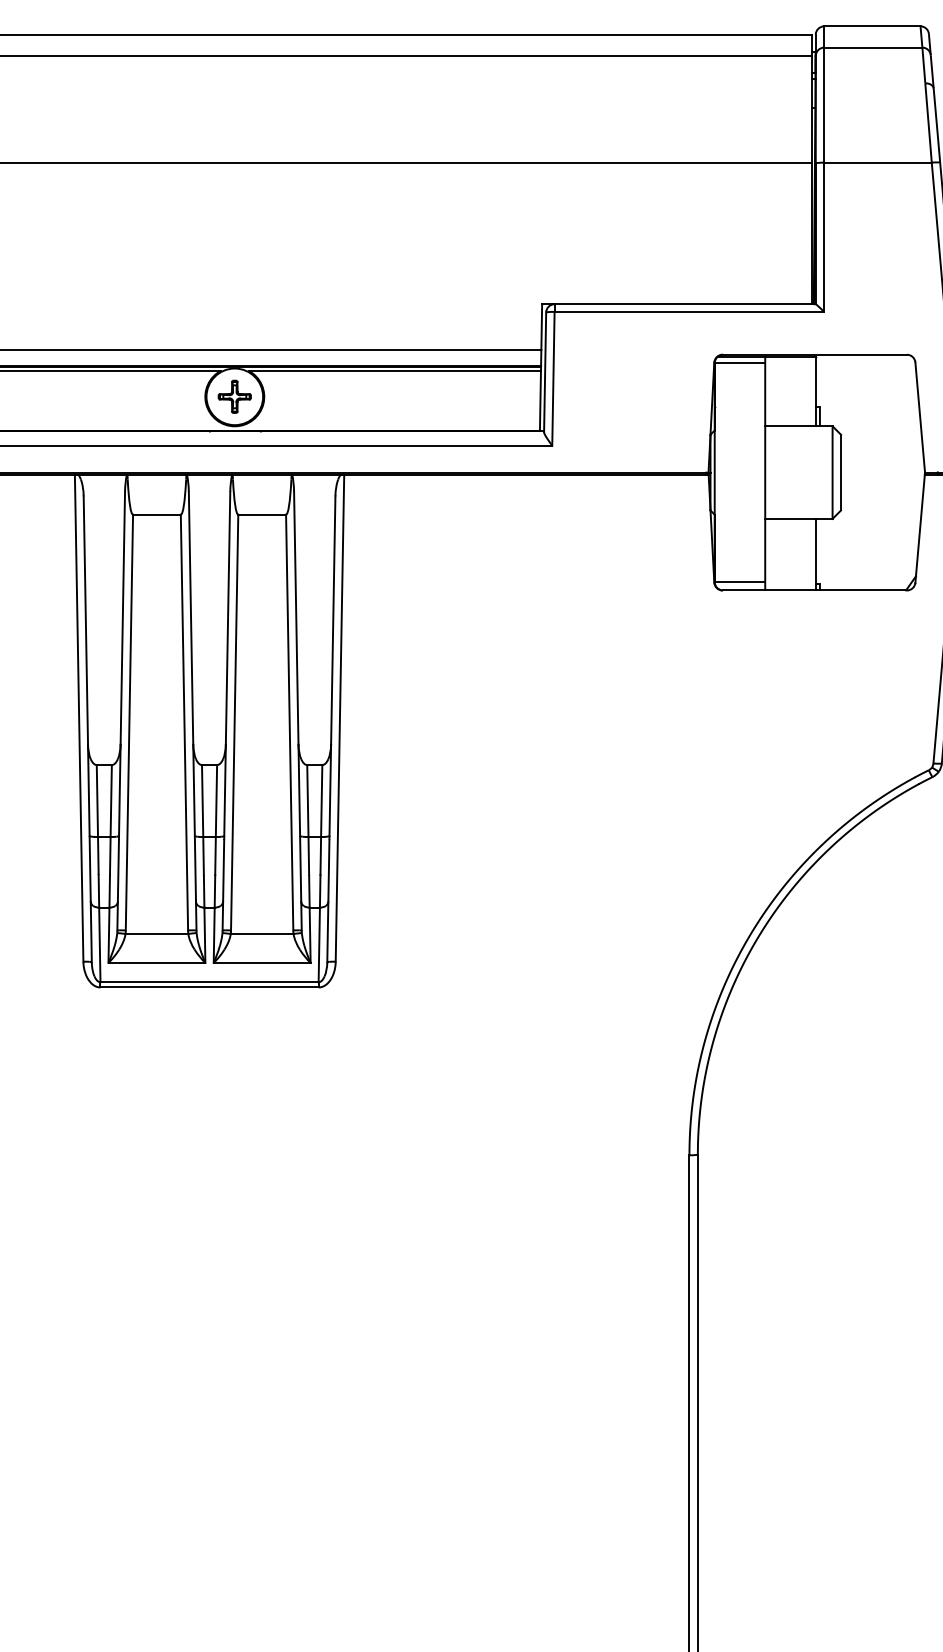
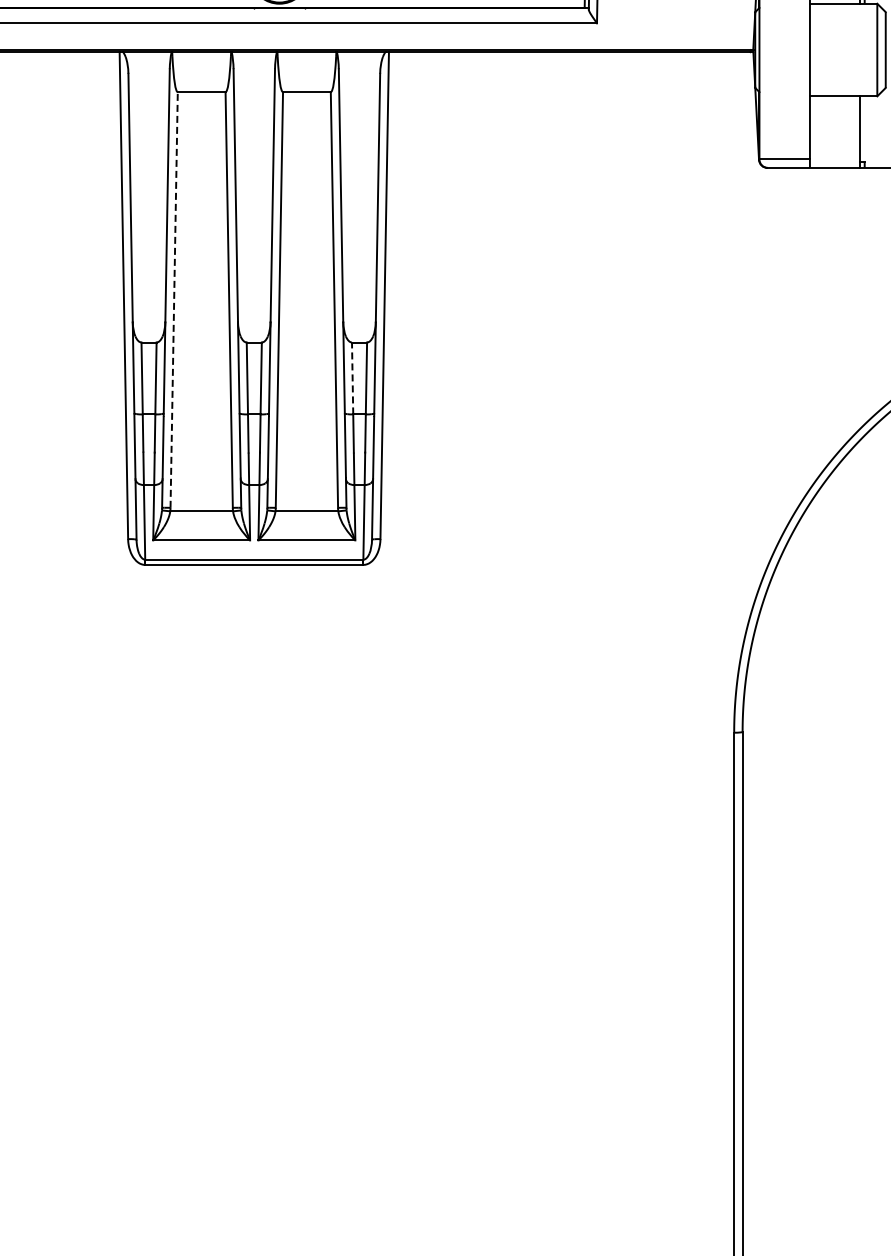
line: (129, 722) -> (174, 299), solid -> dashed
line: (307, 801) -> (352, 378), solid -> dashed

